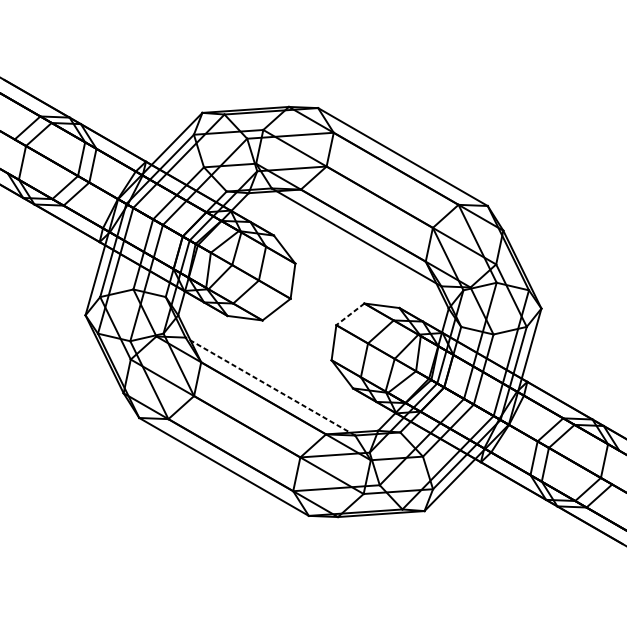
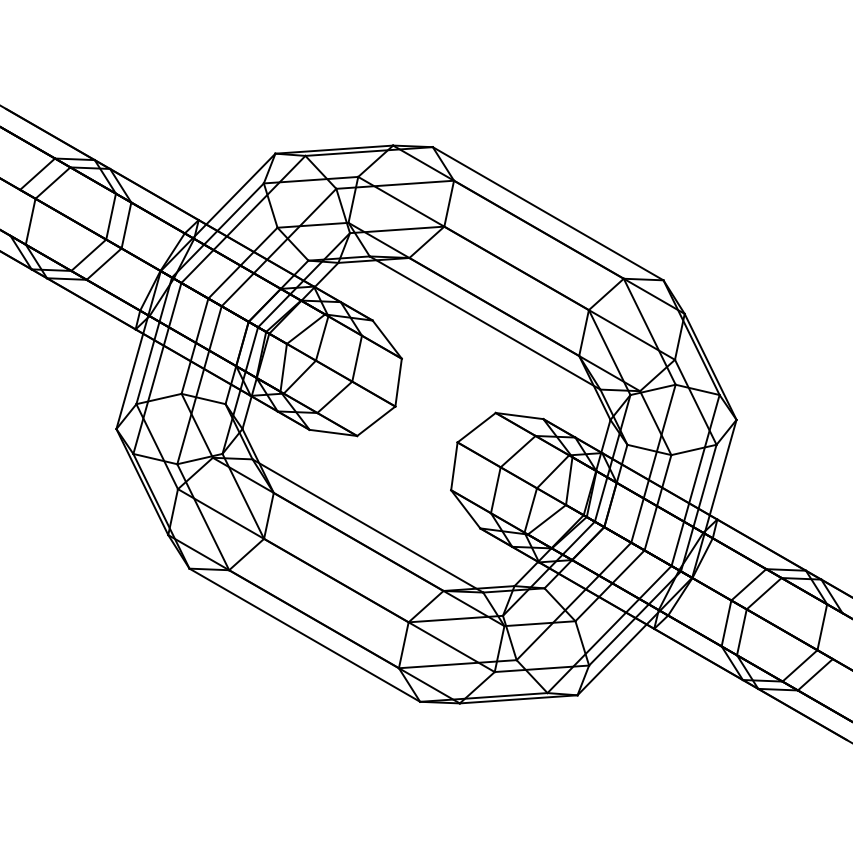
line: (350, 314) -> (476, 428), dashed -> solid
line: (270, 386) -> (367, 525), dashed -> solid

